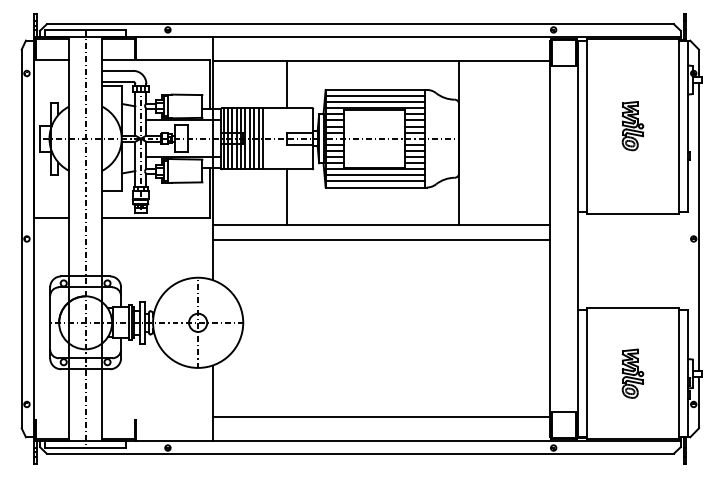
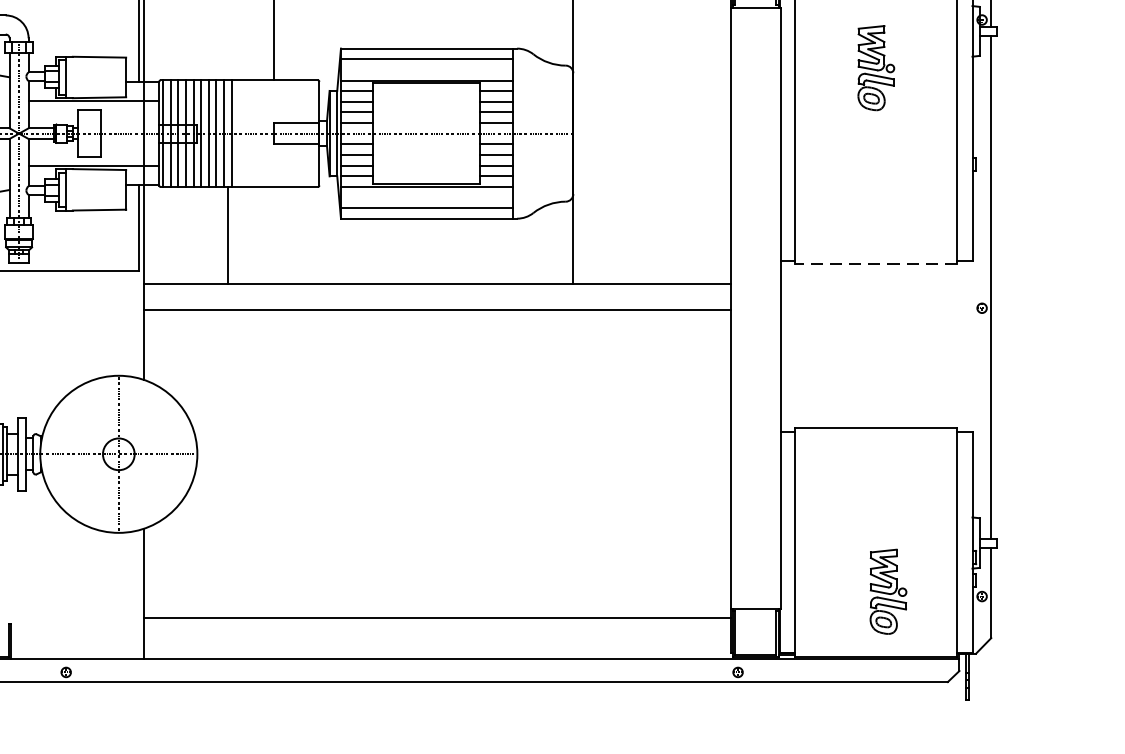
line: (374, 102) -> (426, 70), removed
part: (632, 126) -> (875, 68), moved
line: (374, 175) -> (426, 197), removed
line: (287, 196) -> (229, 234), moved
line: (632, 213) -> (875, 263), solid -> dashed
part: (632, 373) -> (887, 591), moved

